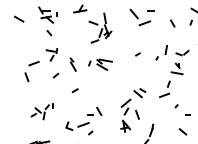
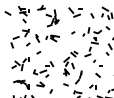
part: (41, 112) -> (20, 64), size x1.43

